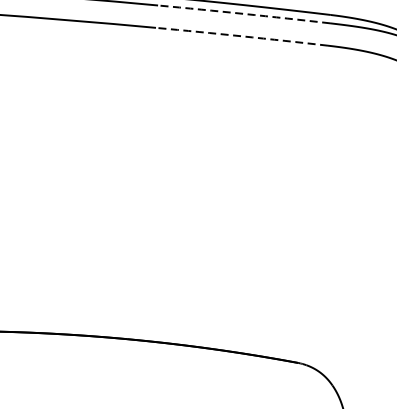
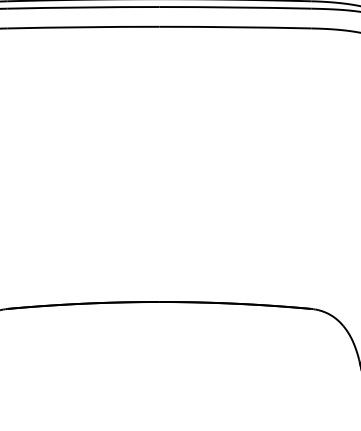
arc: (244, 13) -> (235, 7), dashed -> solid
arc: (241, 36) -> (235, 27), dashed -> solid

